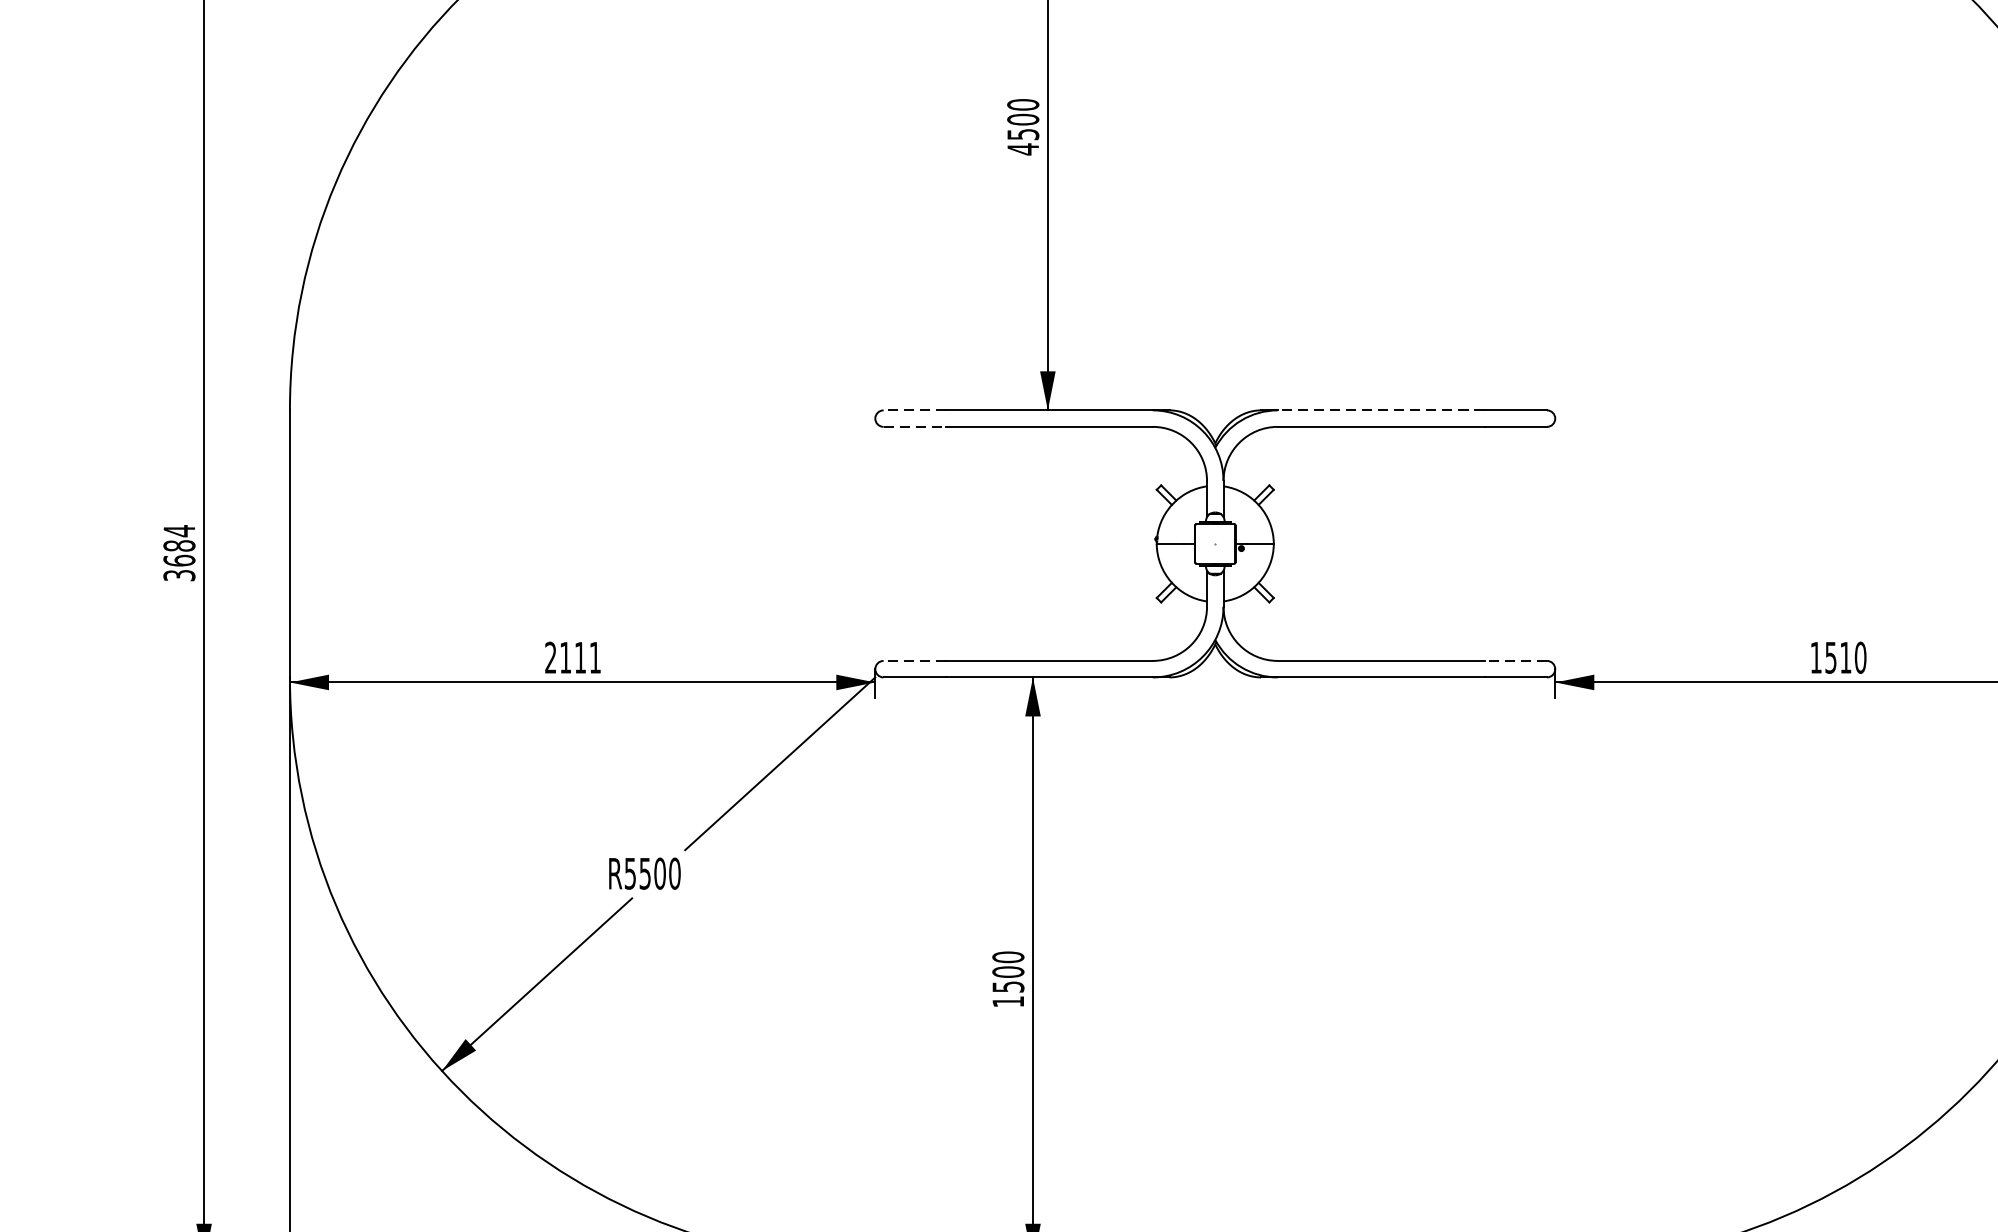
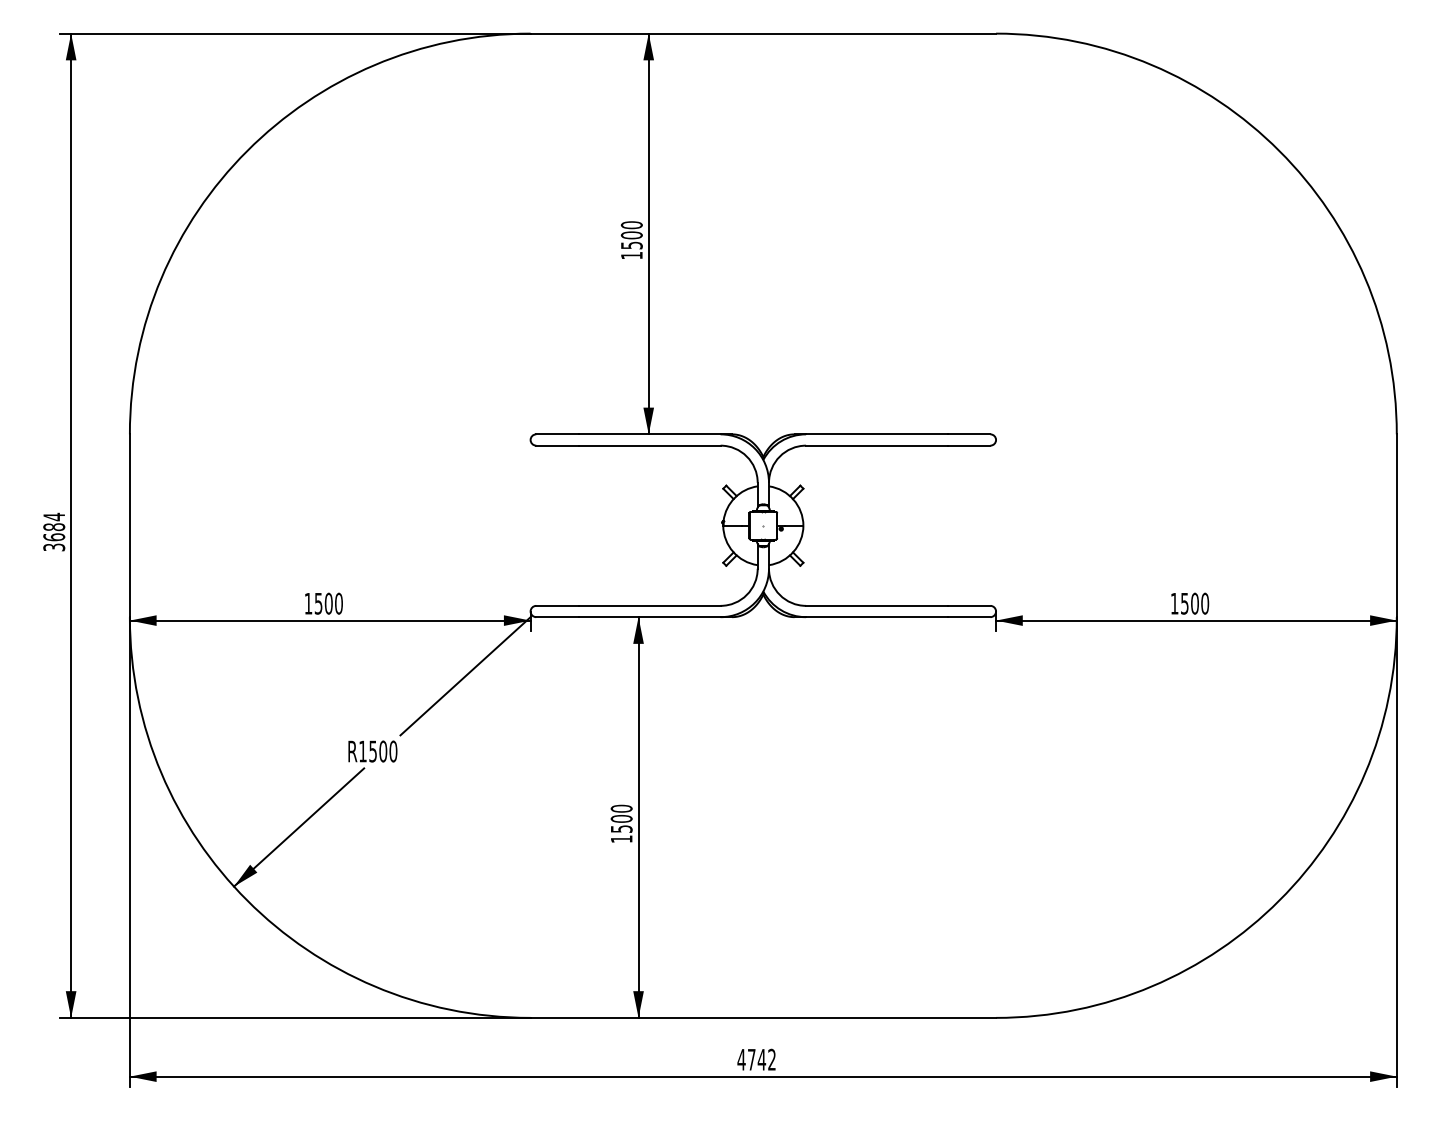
text: (1022, 149) -> (631, 255), 4500 -> 1500
line: (914, 410) -> (557, 434), dashed -> solid
line: (1380, 410) -> (876, 434), dashed -> solid
line: (916, 426) -> (558, 445), dashed -> solid
text: (572, 657) -> (323, 603), 2111 -> 1500
text: (1845, 657) -> (1194, 603), 1510 -> 1500
line: (914, 660) -> (557, 605), dashed -> solid
line: (1514, 660) -> (968, 605), dashed -> solid
text: (629, 873) -> (362, 751), R5500 -> R1500

